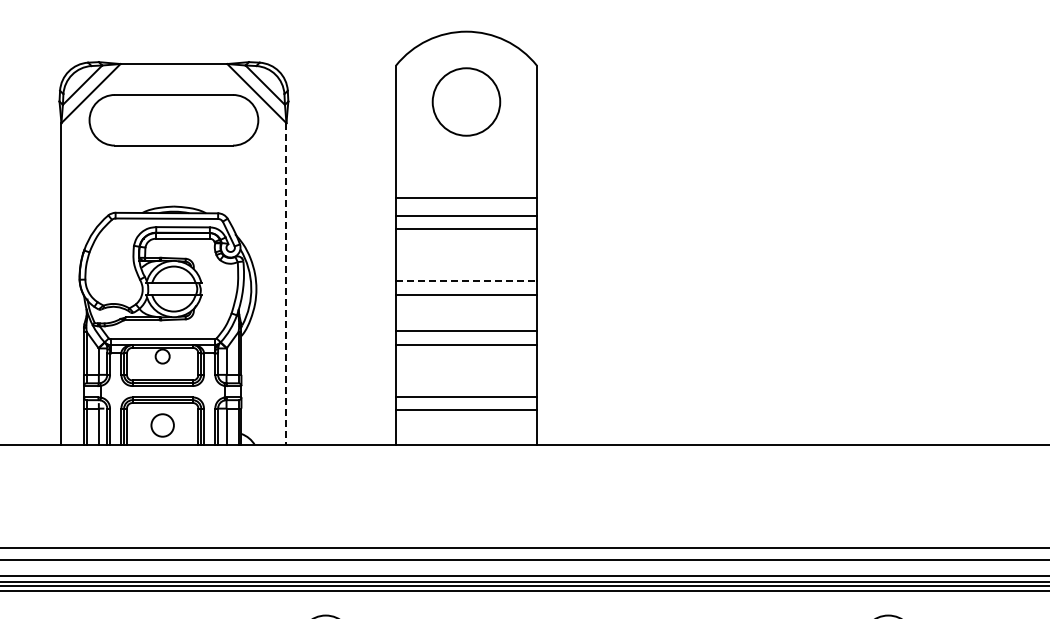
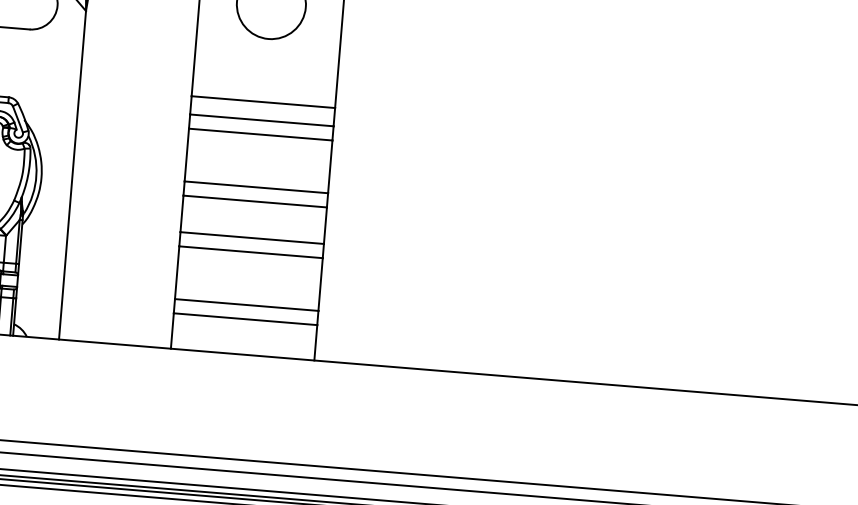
line: (466, 281) -> (256, 187), dashed -> solid
line: (286, 284) -> (72, 175), dashed -> solid

